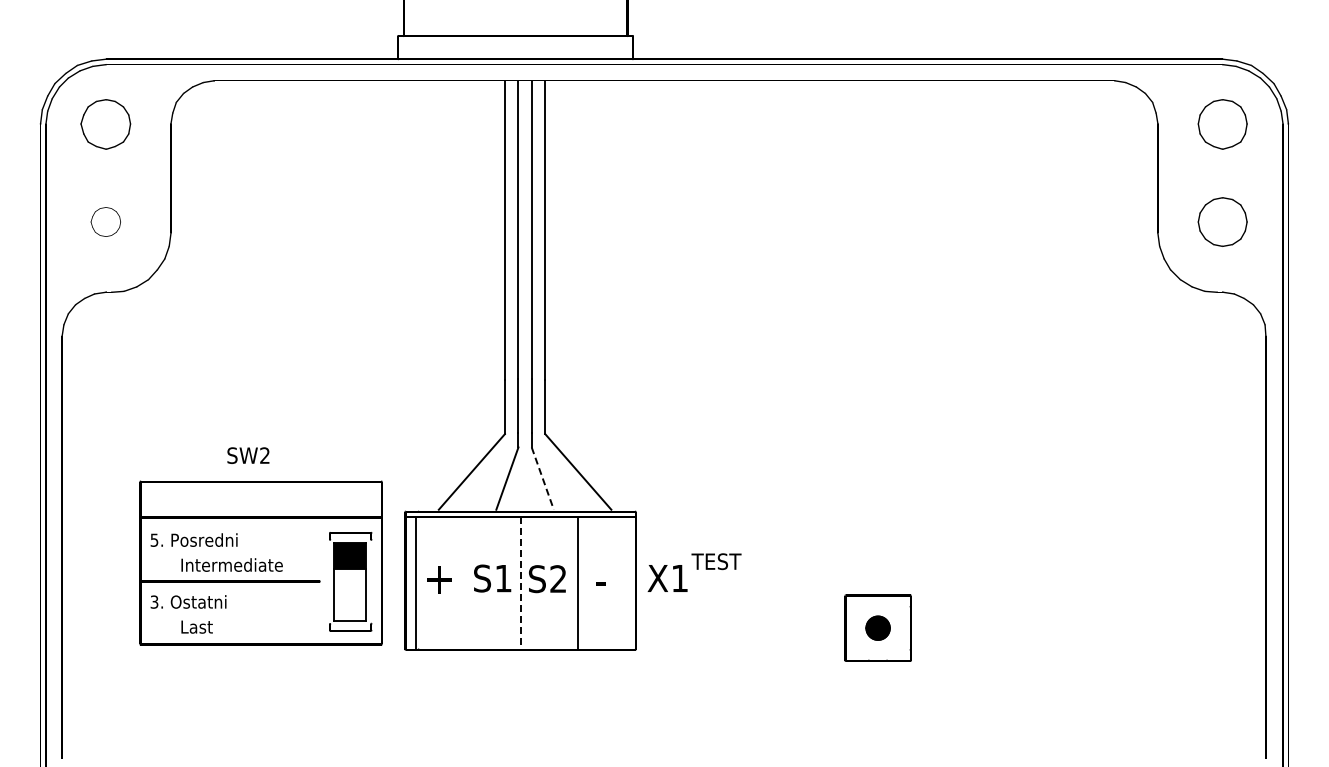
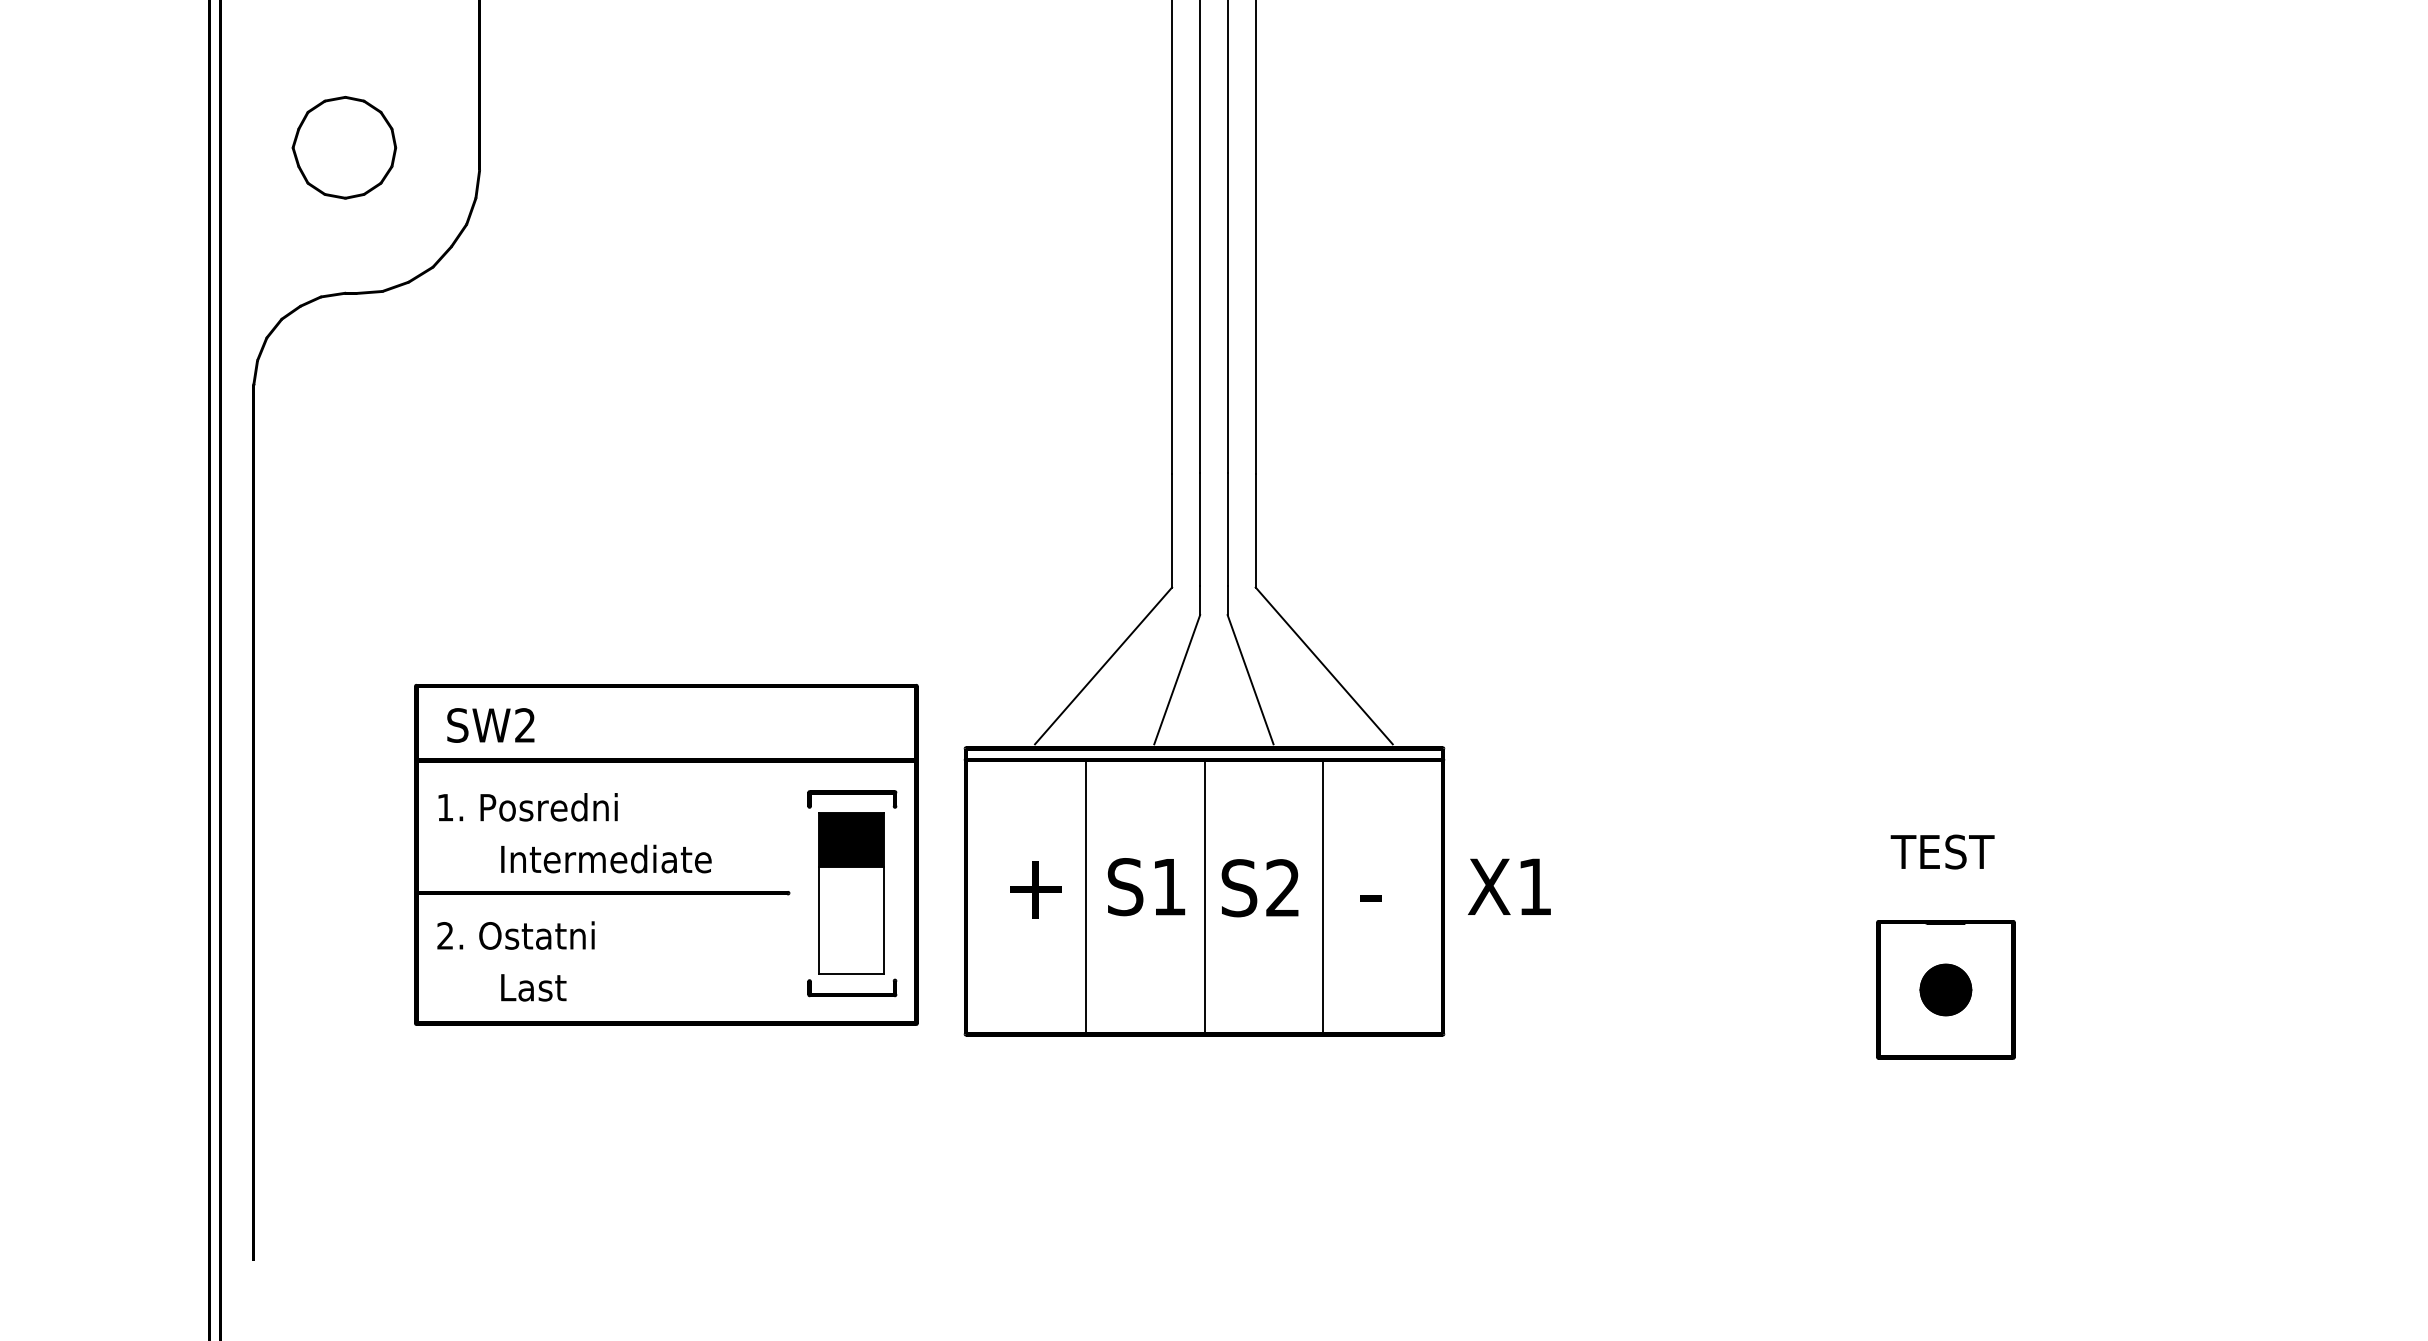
part: (105, 221) -> (343, 146), size x1.67
text: (248, 455) -> (491, 725), moved
line: (542, 479) -> (1249, 681), dashed -> solid
text: (154, 539) -> (445, 806), 5. -> 1.
text: (716, 561) -> (1942, 851), moved
line: (416, 583) -> (1086, 897), moved
line: (520, 583) -> (1204, 897), dashed -> solid
text: (154, 601) -> (445, 934), 3. -> 2.

